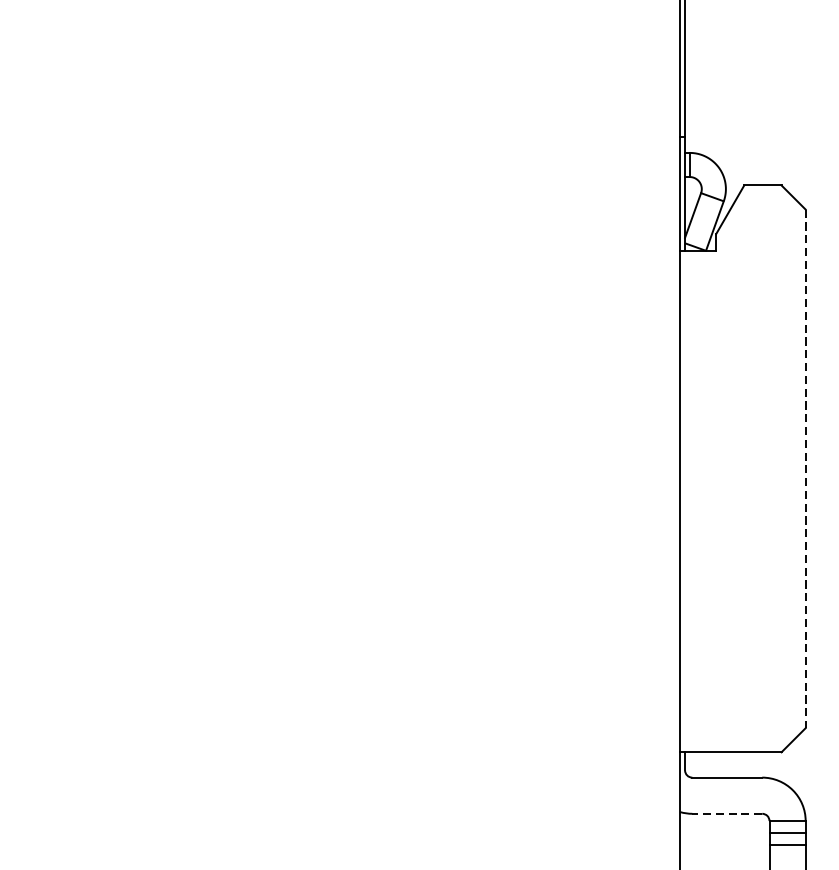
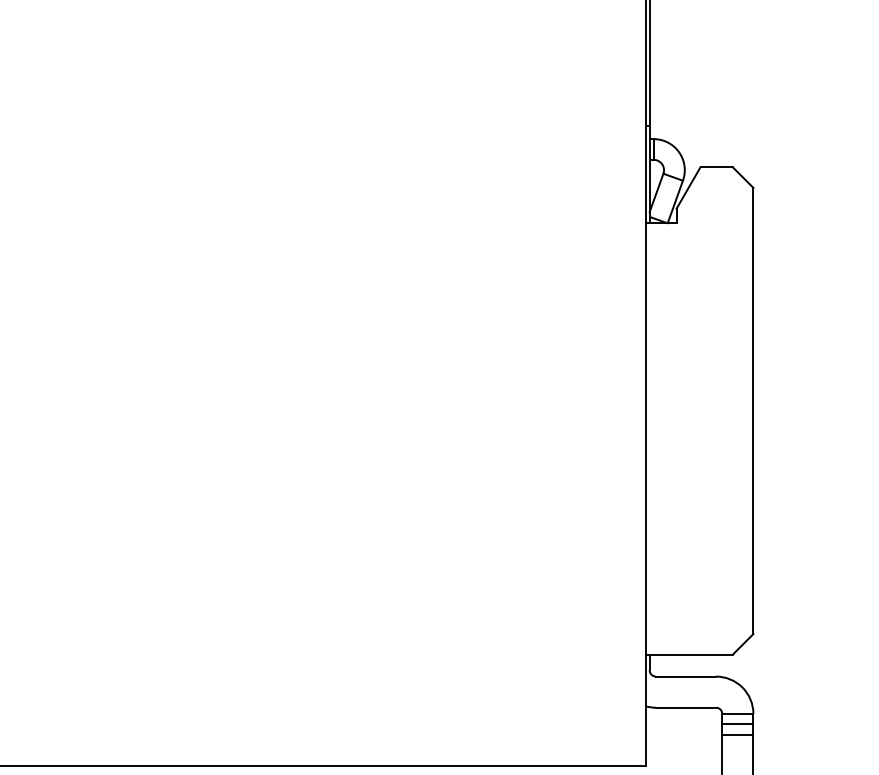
line: (805, 469) -> (753, 411), dashed -> solid
line: (726, 813) -> (685, 707), dashed -> solid

